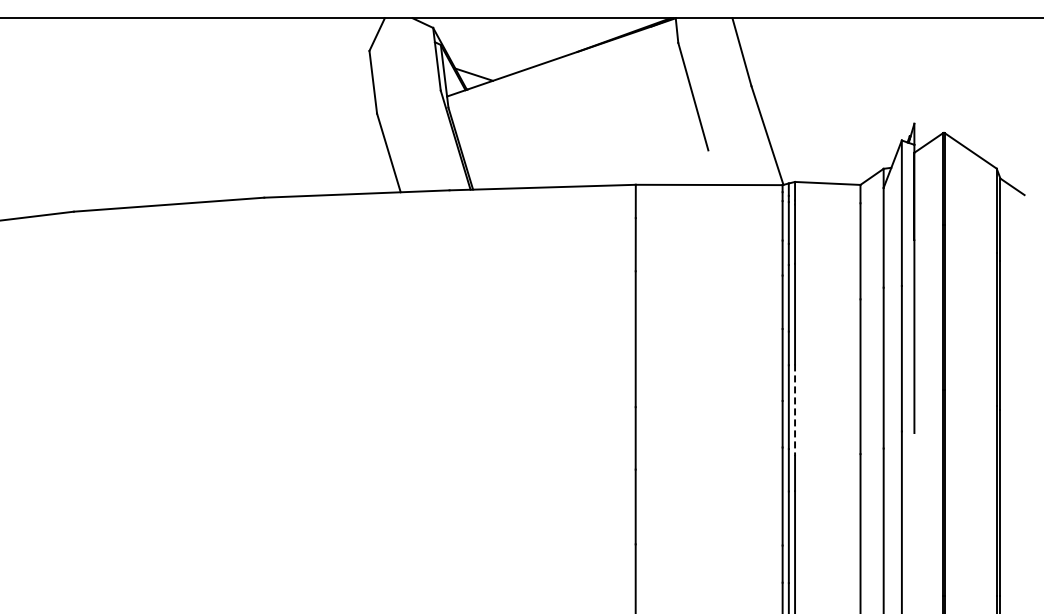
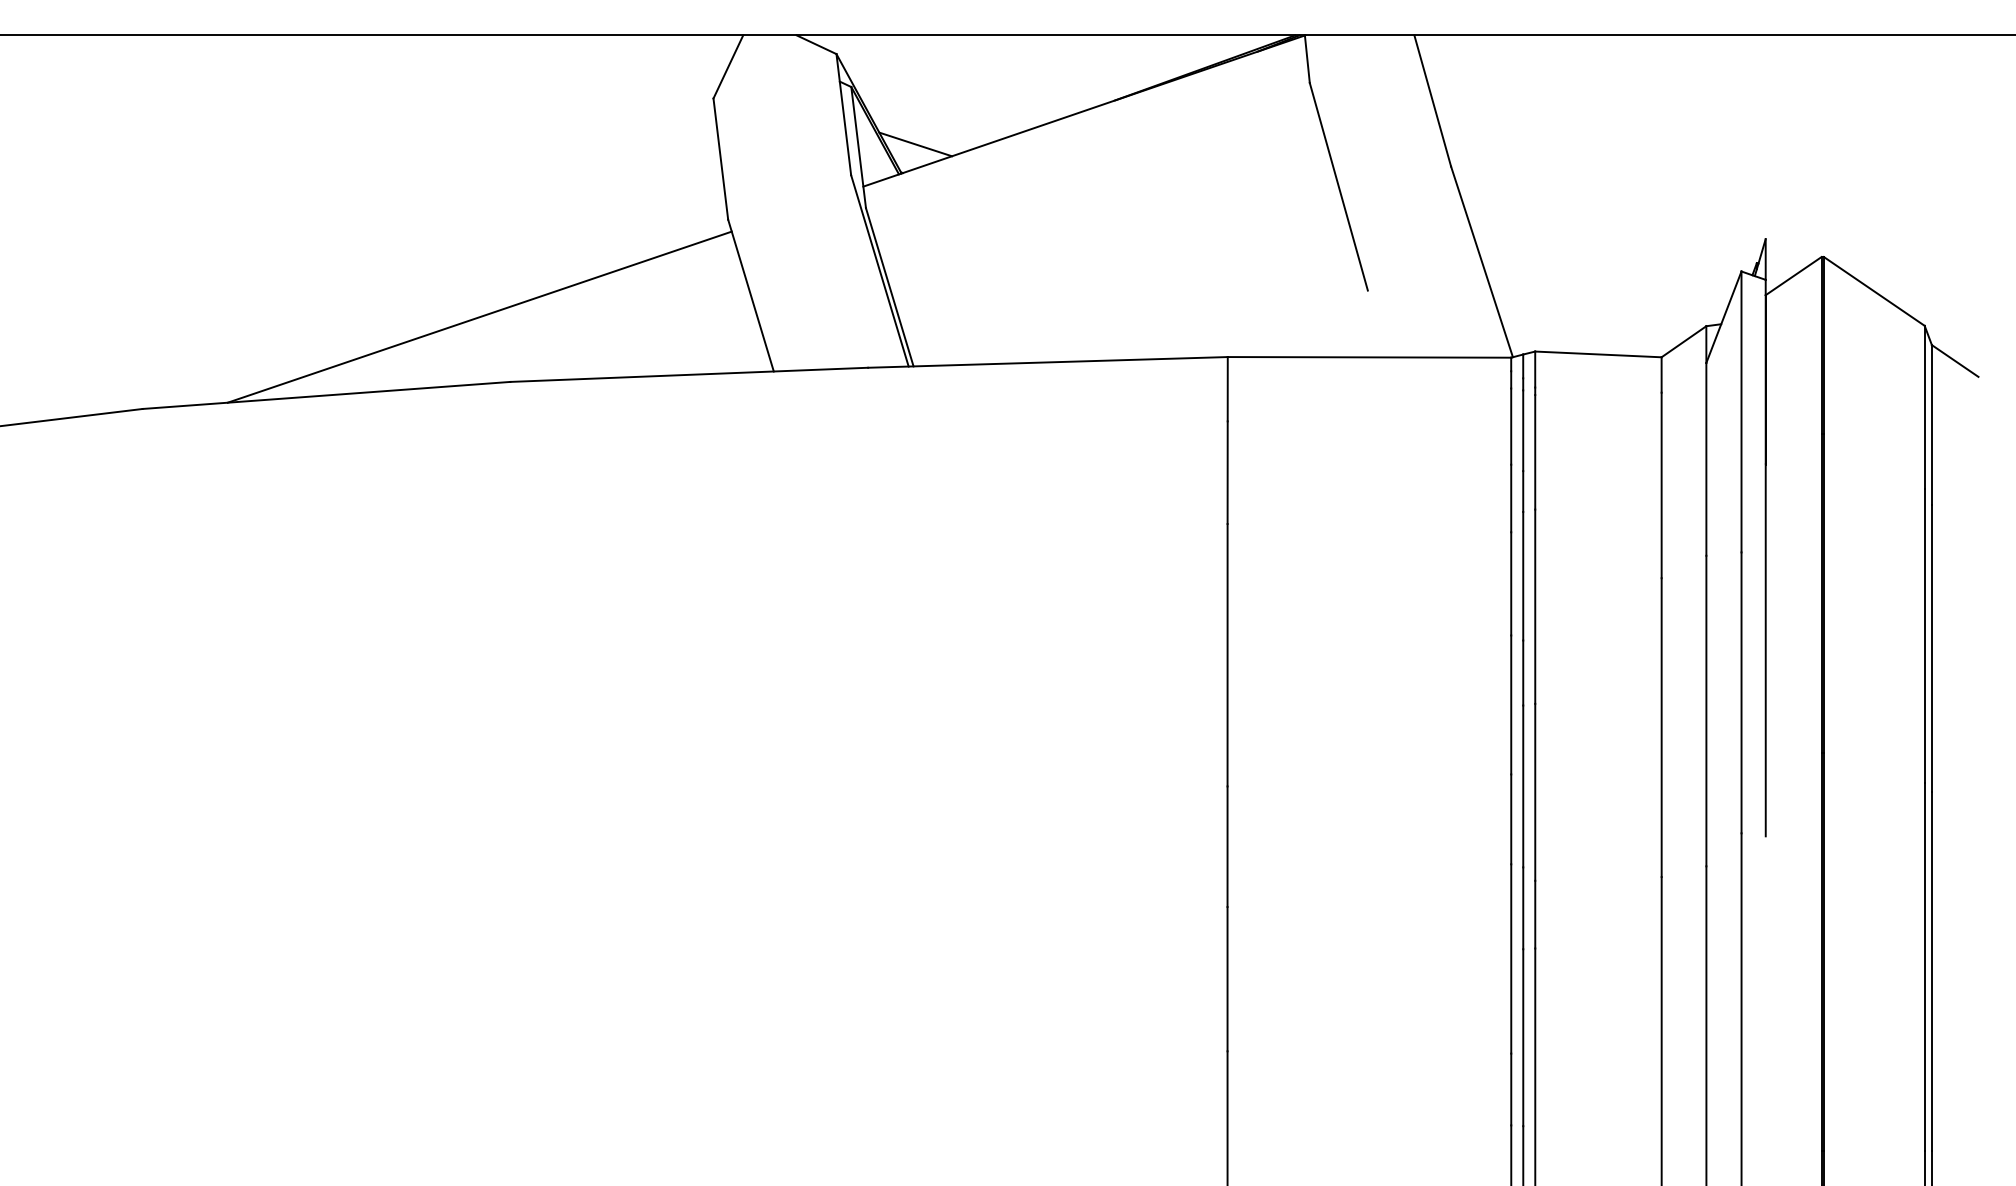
line: (247, 163) -> (477, 315), added
line: (795, 410) -> (1536, 792), dashed -> solid

